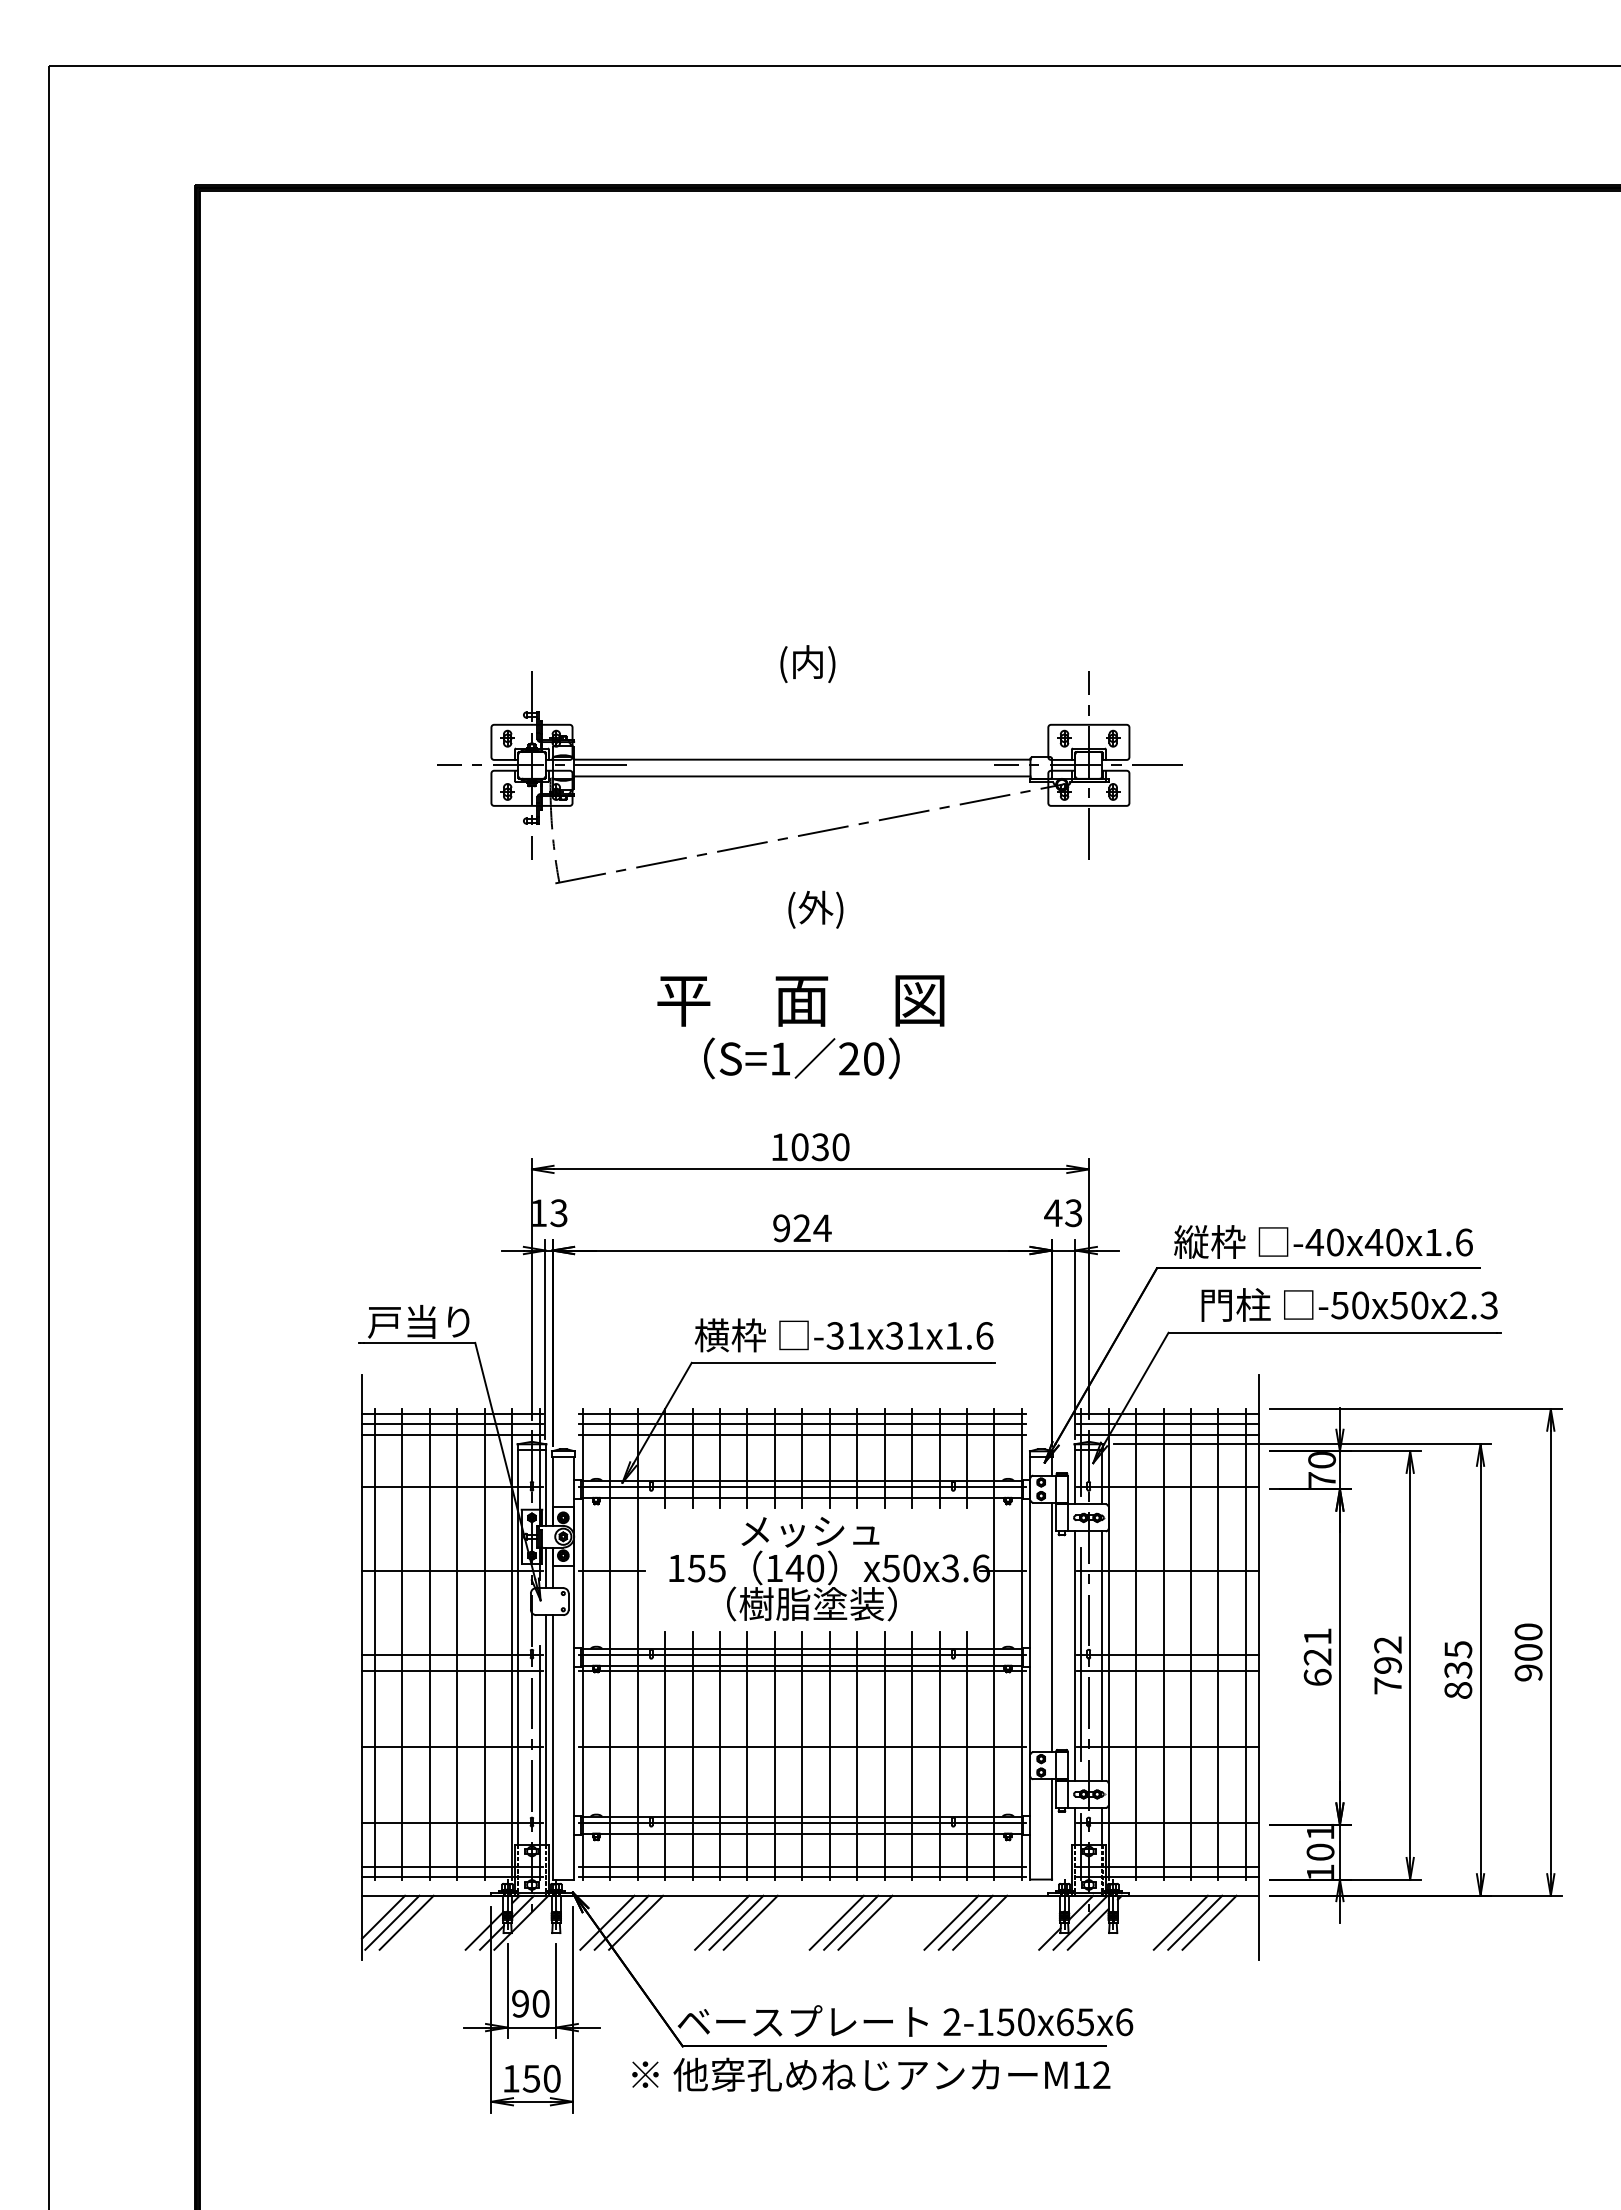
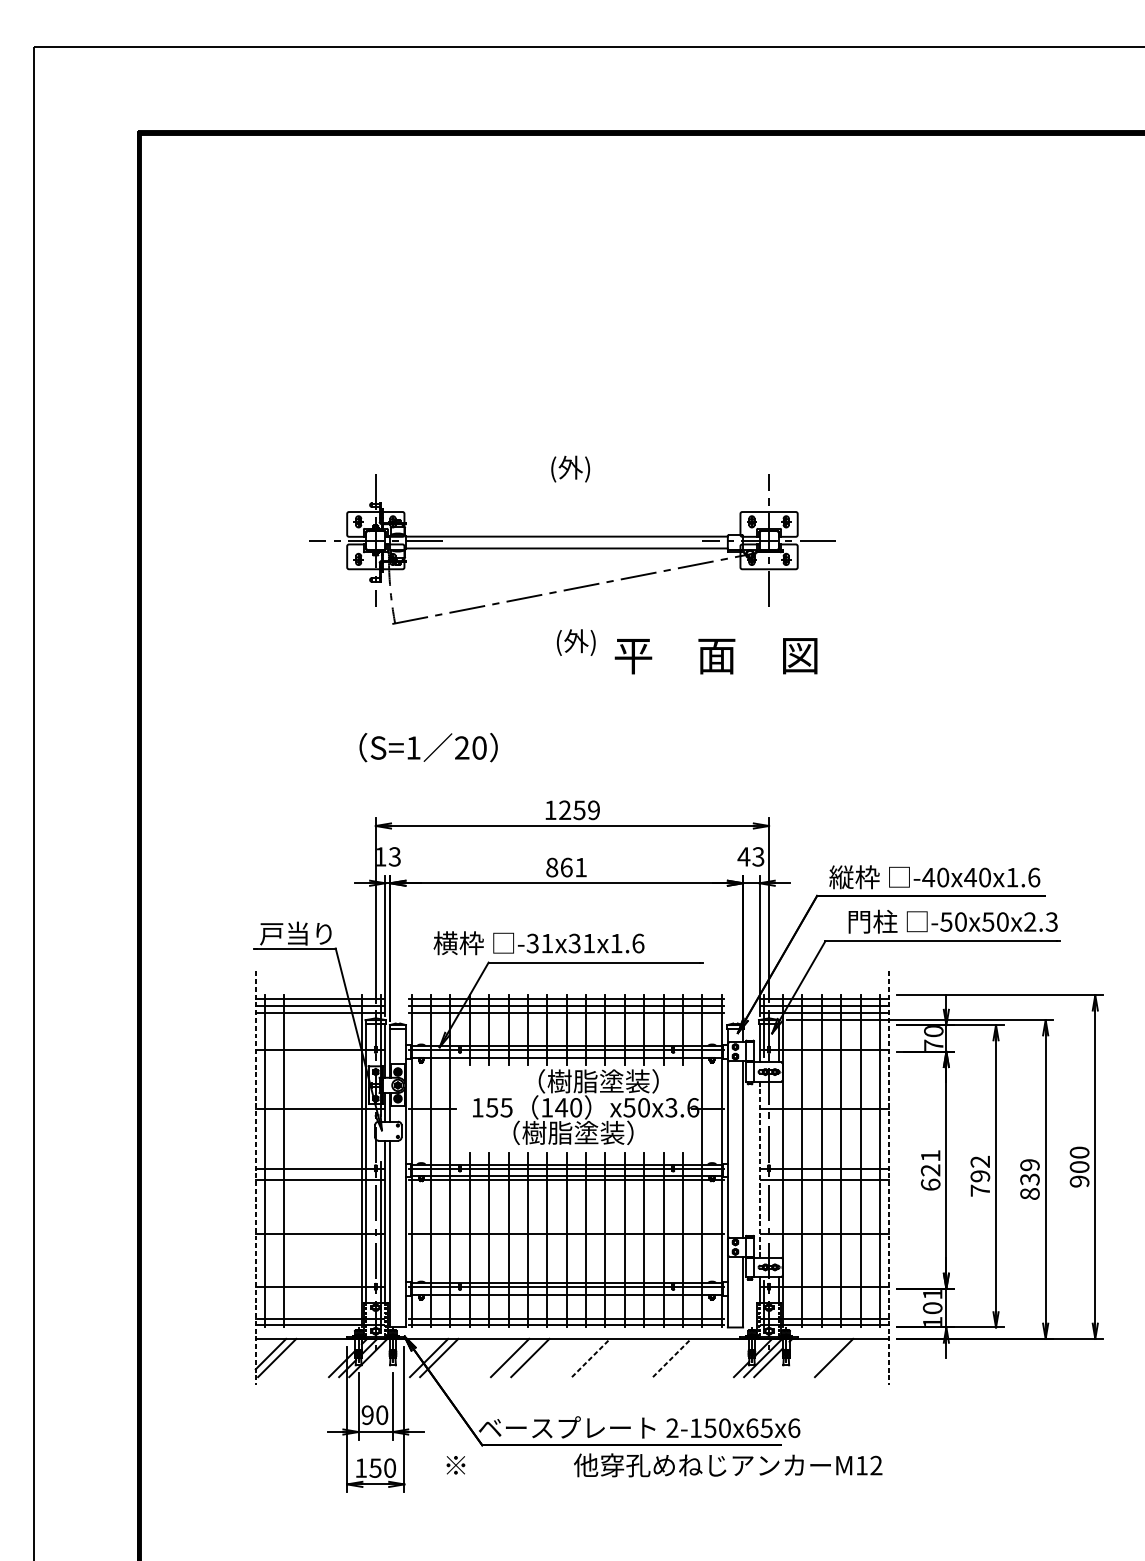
text: (807, 662) -> (570, 468), (内) -> (外)
text: (800, 1000) -> (715, 655), moved
text: (801, 1058) -> (428, 747), moved
text: (820, 1147) -> (579, 810), 1030 -> 1259
text: (802, 1228) -> (566, 867), 924 -> 861
text: (843, 1335) -> (538, 943), moved
text: (836, 1530) -> (590, 1080), メッシュ -> （樹脂塗装）
line: (429, 1644) -> (303, 1161), removed
line: (457, 1644) -> (323, 1161), removed
line: (484, 1644) -> (342, 1161), removed
text: (1458, 1649) -> (1030, 1165), 835 -> 839
line: (1081, 1654) -> (763, 1168), removed
line: (1102, 1655) -> (778, 1169), removed
line: (1075, 1656) -> (759, 1169), solid -> dashed
line: (362, 1667) -> (256, 1177), solid -> dashed
line: (1258, 1667) -> (888, 1177), solid -> dashed
line: (406, 1922) -> (287, 1357), removed
line: (636, 1922) -> (449, 1357), removed
line: (736, 1922) -> (520, 1357), removed
line: (837, 1922) -> (591, 1357), solid -> dashed
line: (851, 1922) -> (601, 1357), removed
line: (865, 1922) -> (611, 1357), removed
line: (951, 1922) -> (672, 1357), solid -> dashed
line: (965, 1922) -> (681, 1357), removed
line: (980, 1922) -> (692, 1357), removed
line: (1195, 1922) -> (844, 1357), removed
line: (1209, 1922) -> (854, 1357), removed
text: (891, 2074) -> (727, 1465), moved

